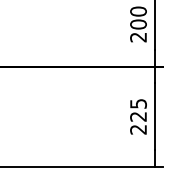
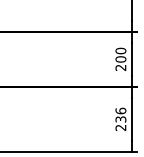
text: (137, 109) -> (120, 114), 225 -> 236

